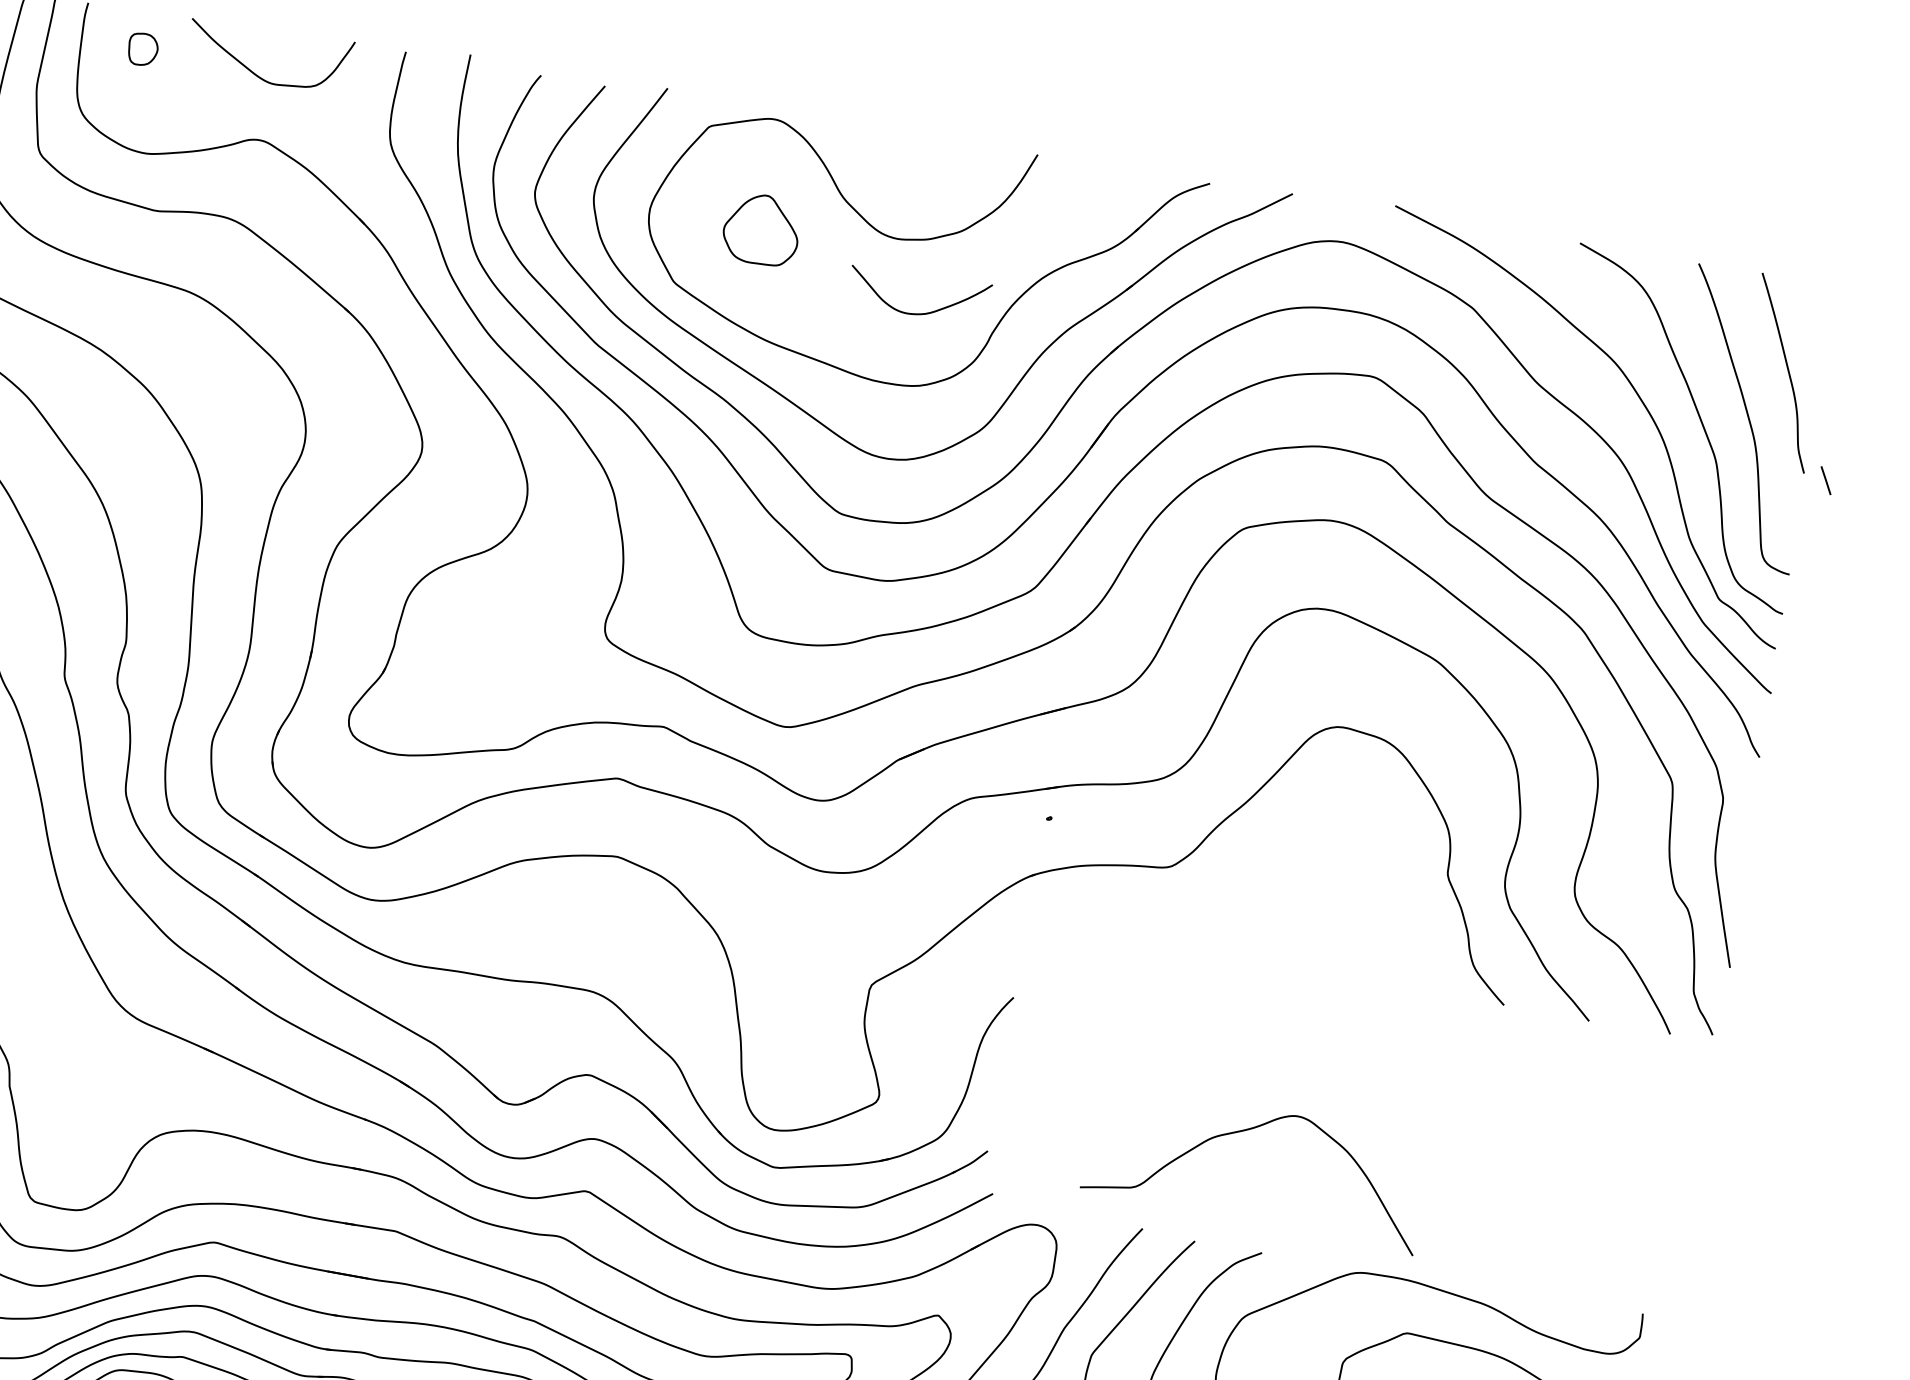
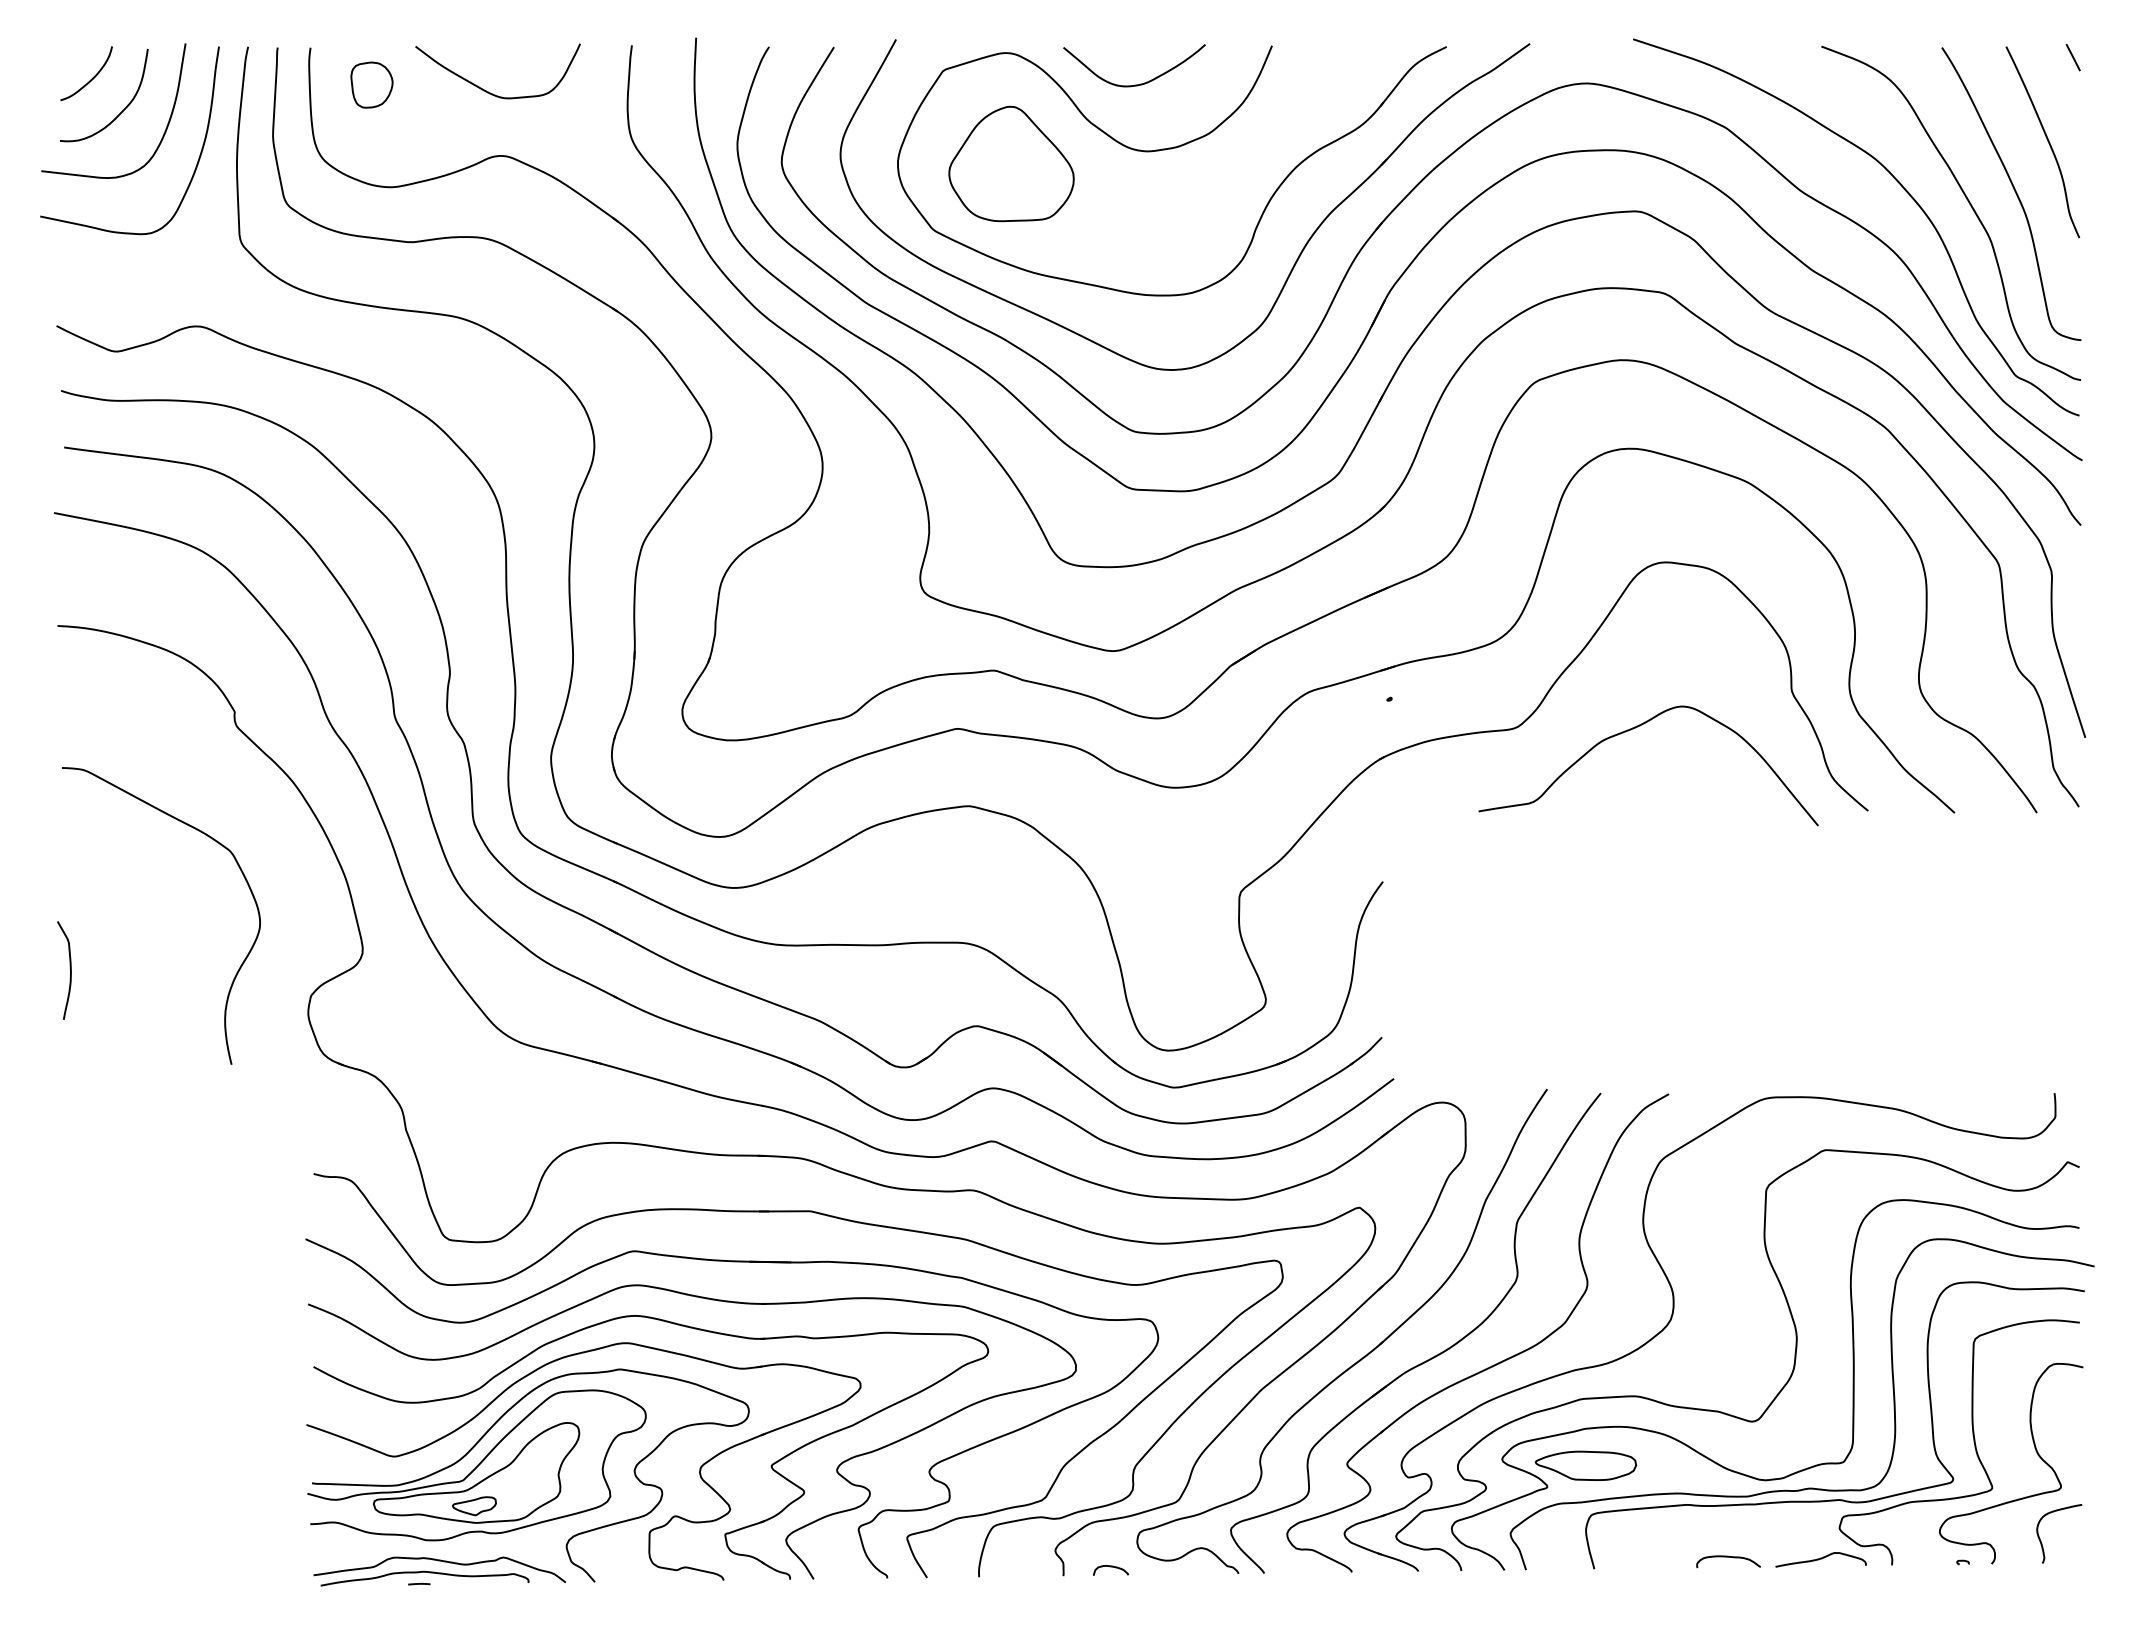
part: (142, 48) -> (371, 84), size x1.43
part: (761, 229) -> (1011, 163), size x1.67
curve: (922, 312) -> (1140, 83), moved
line: (1825, 480) -> (2072, 57), moved
curve: (1243, 1131) -> (1631, 730), moved

